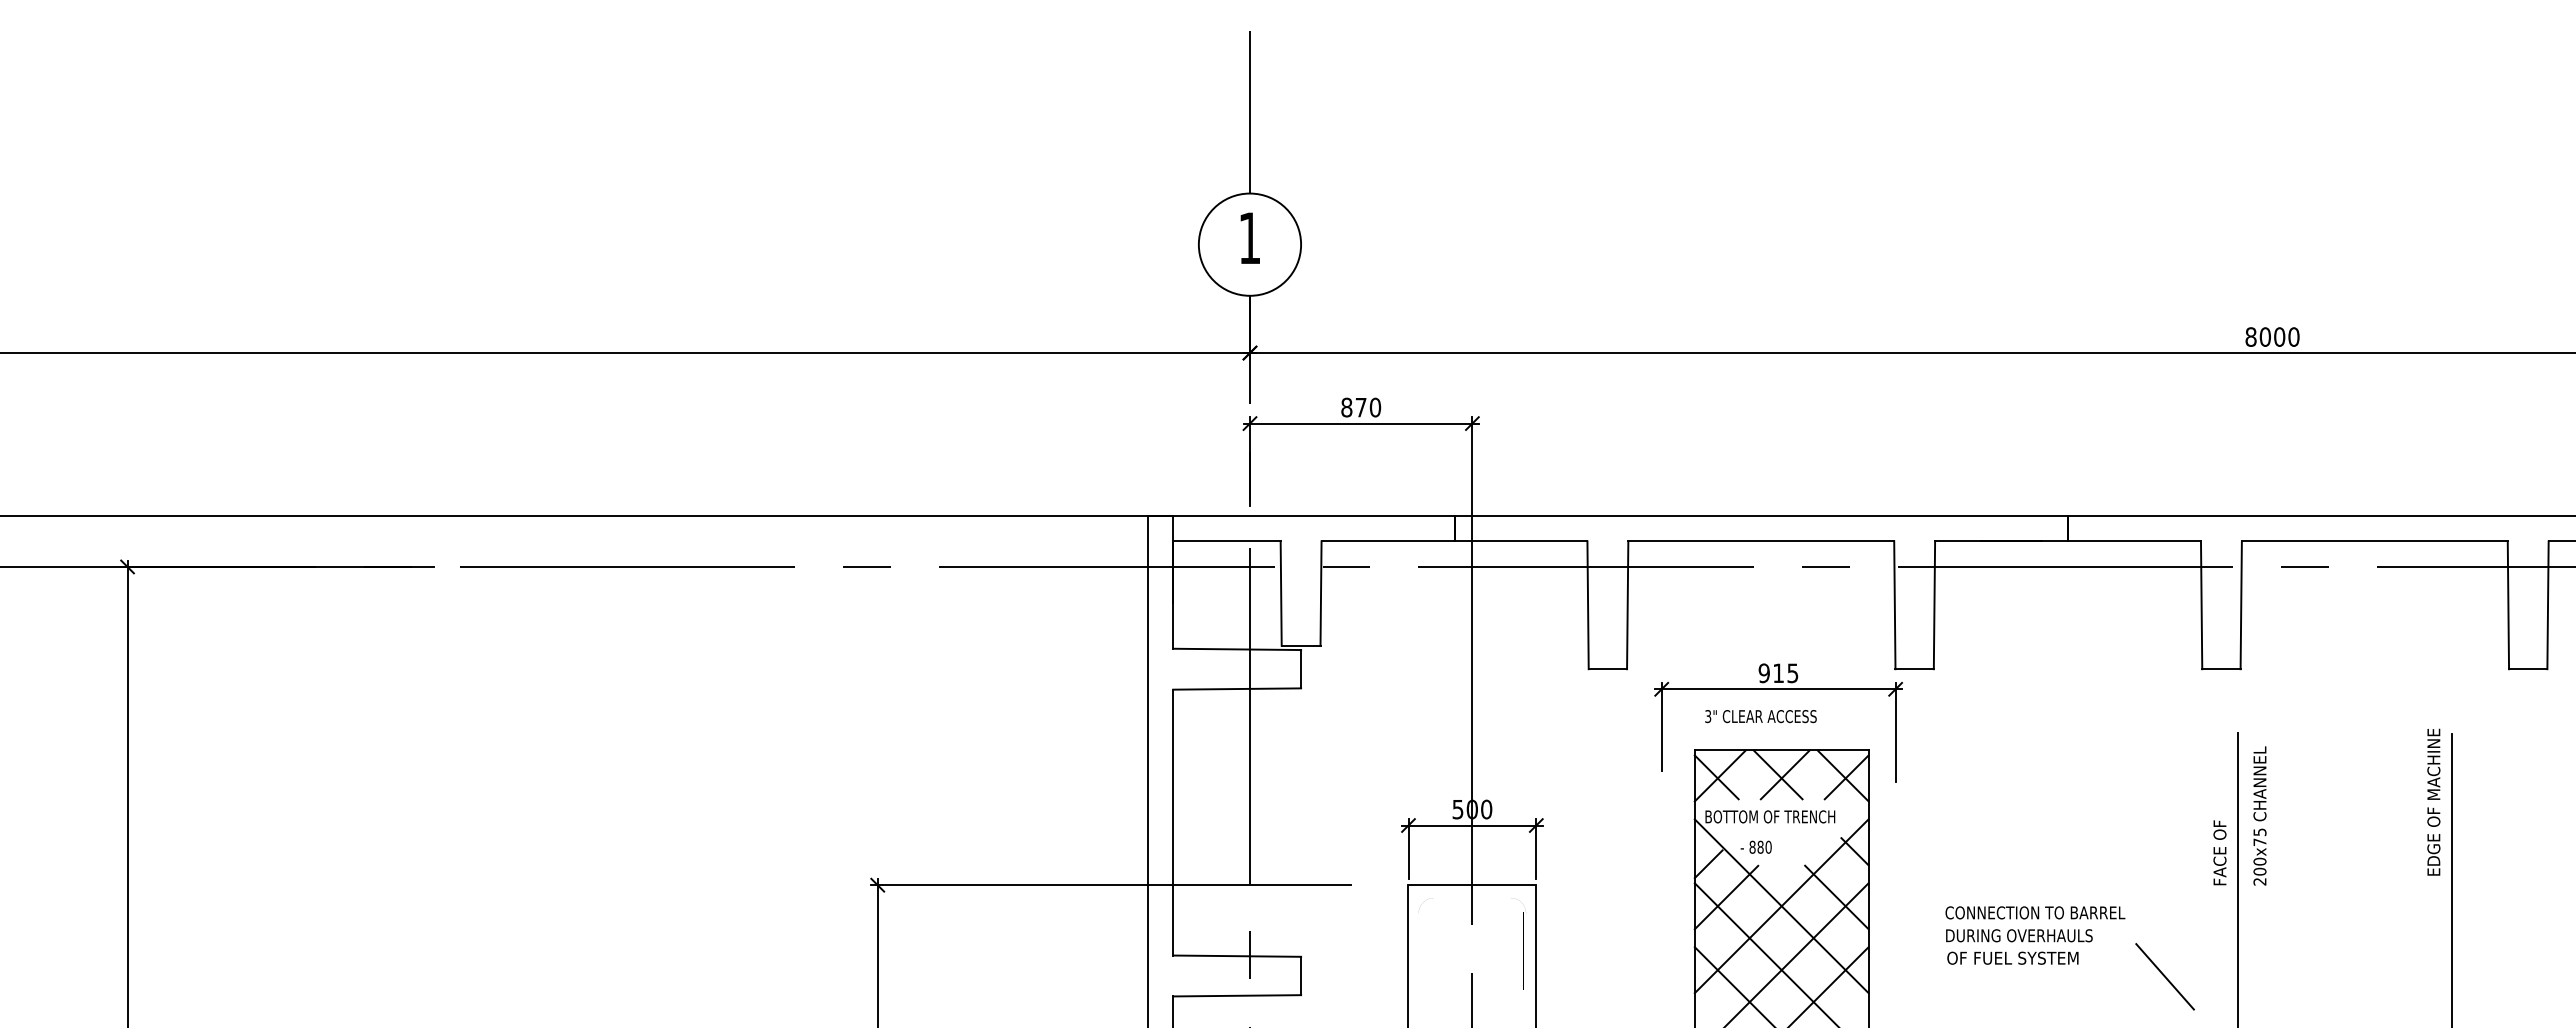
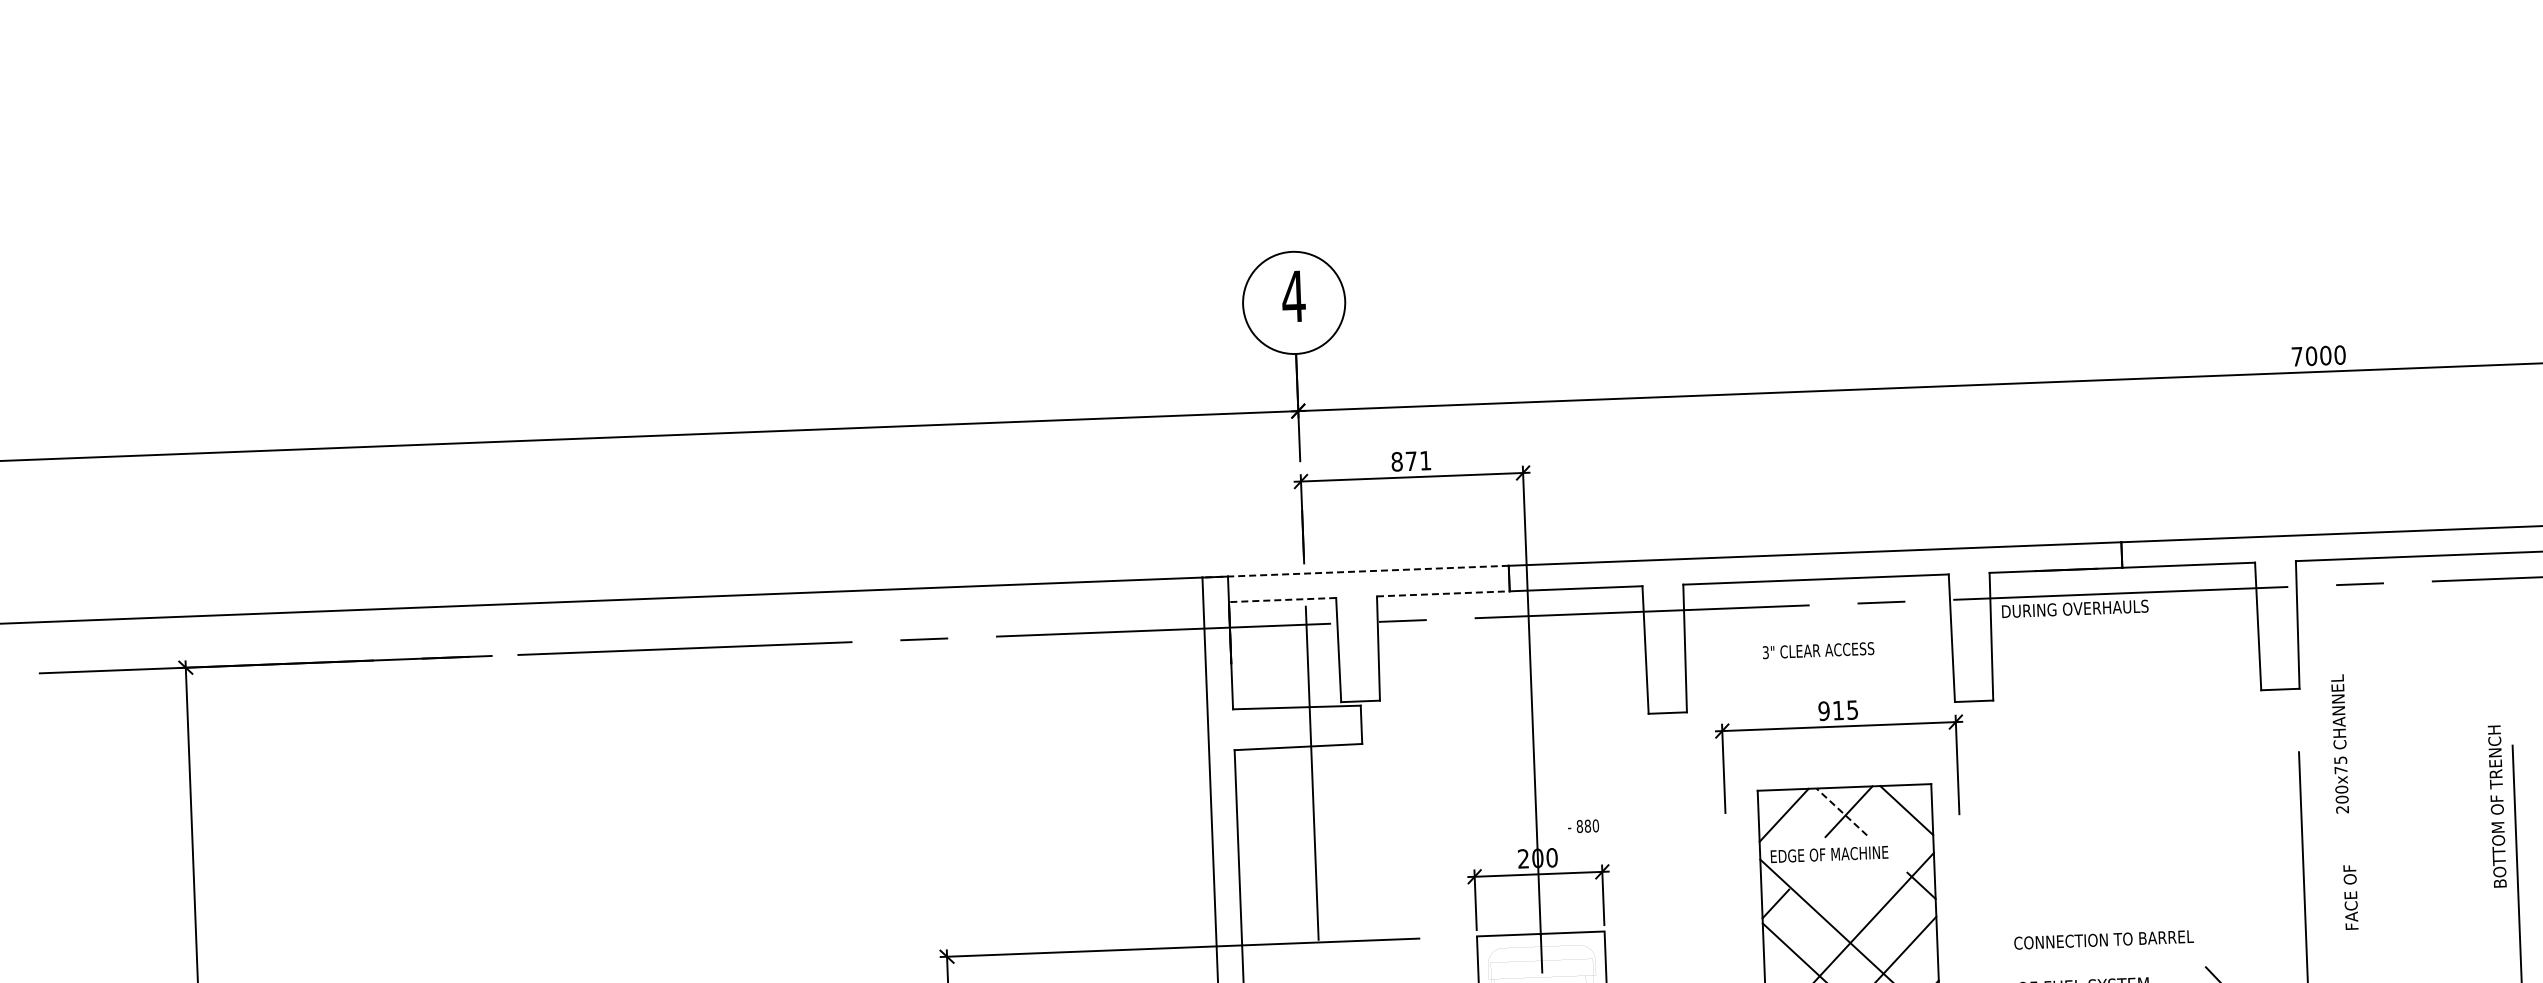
line: (1249, 111) -> (1288, 169), removed
text: (1249, 237) -> (1293, 295), 1 -> 4
text: (2250, 336) -> (2296, 356), 8000 -> 7000
text: (1375, 407) -> (1425, 460), 870 -> 871
line: (1300, 515) -> (1354, 571), solid -> dashed
line: (1226, 541) -> (1282, 600), solid -> dashed
line: (1388, 541) -> (1443, 593), solid -> dashed
text: (1760, 716) -> (1817, 650), moved
line: (1778, 774) -> (1842, 811), solid -> dashed
line: (1716, 777) -> (1780, 817), removed
line: (1846, 777) -> (1910, 812), removed
text: (2433, 791) -> (2496, 803), EDGE OF MACHINE -> BOTTOM OF TRENCH
text: (1457, 809) -> (1523, 858), 500 -> 200
text: (2259, 815) -> (2339, 743), moved
text: (1772, 816) -> (1837, 853), BOTTOM OF TRENCH -> EDGE OF MACHINE
text: (1755, 846) -> (1582, 825), moved
text: (2219, 852) -> (2350, 897), moved
line: (1726, 897) -> (1794, 936), removed
line: (1836, 897) -> (1904, 932), removed
text: (2019, 935) -> (2075, 608), moved

